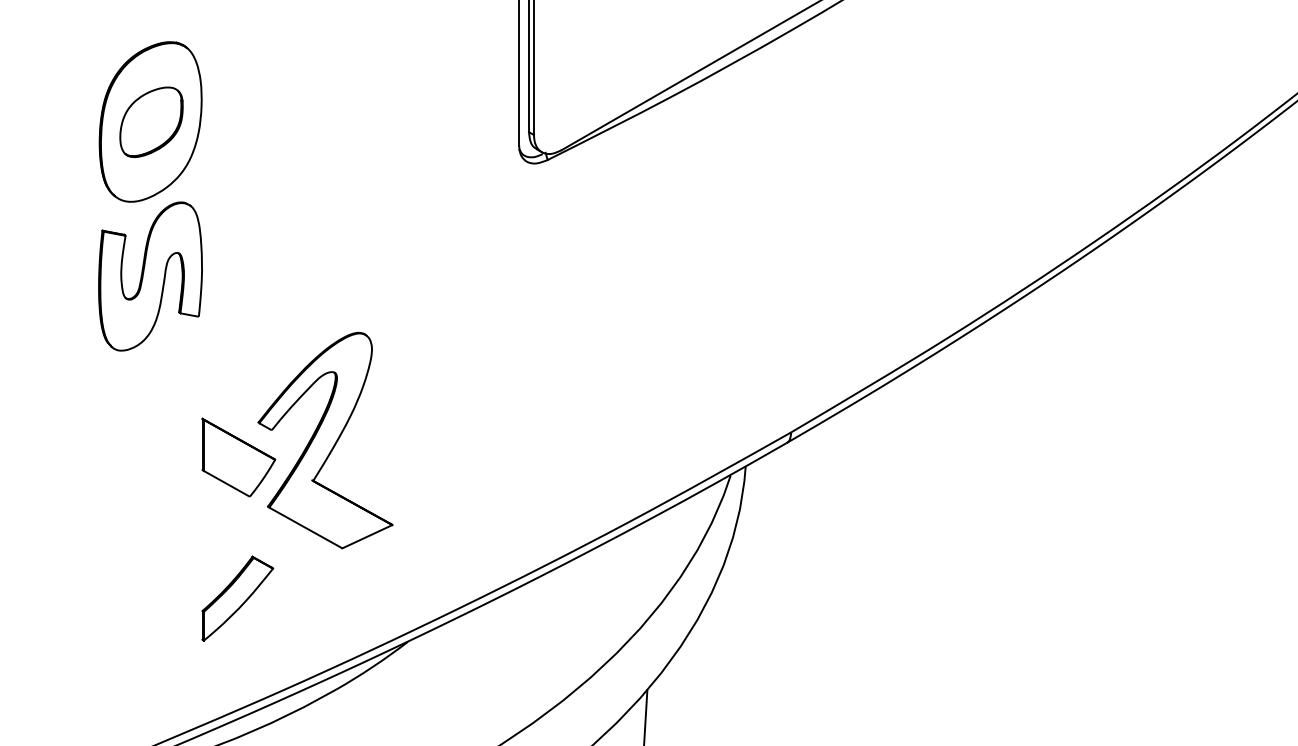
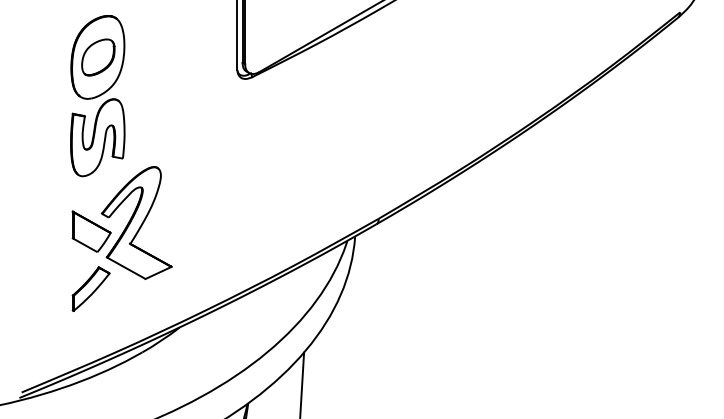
part: (149, 197) -> (97, 96), moved
part: (236, 599) -> (90, 289), moved

